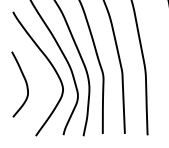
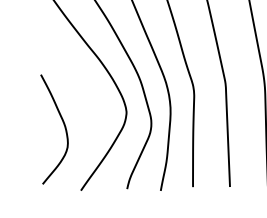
curve: (25, 83) -> (63, 127), moved

